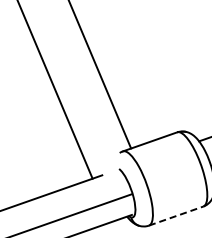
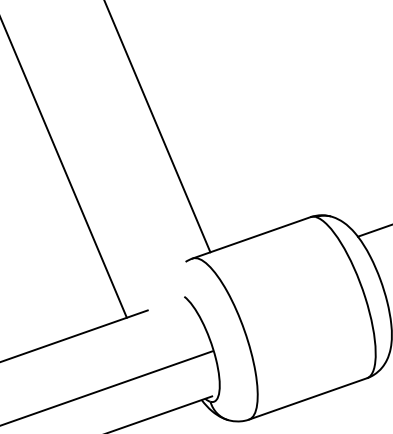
line: (176, 216) -> (308, 399), dashed -> solid

